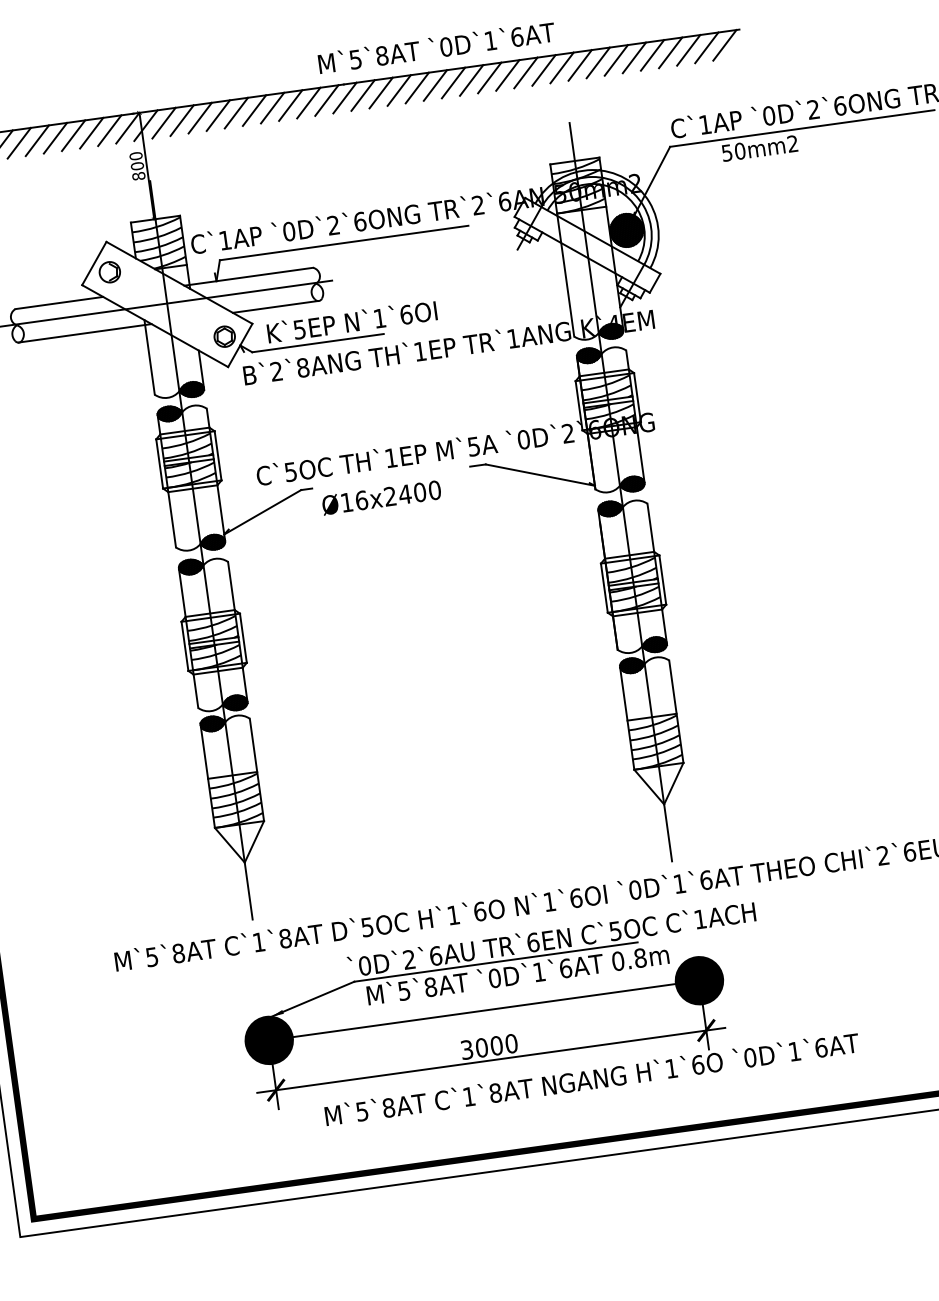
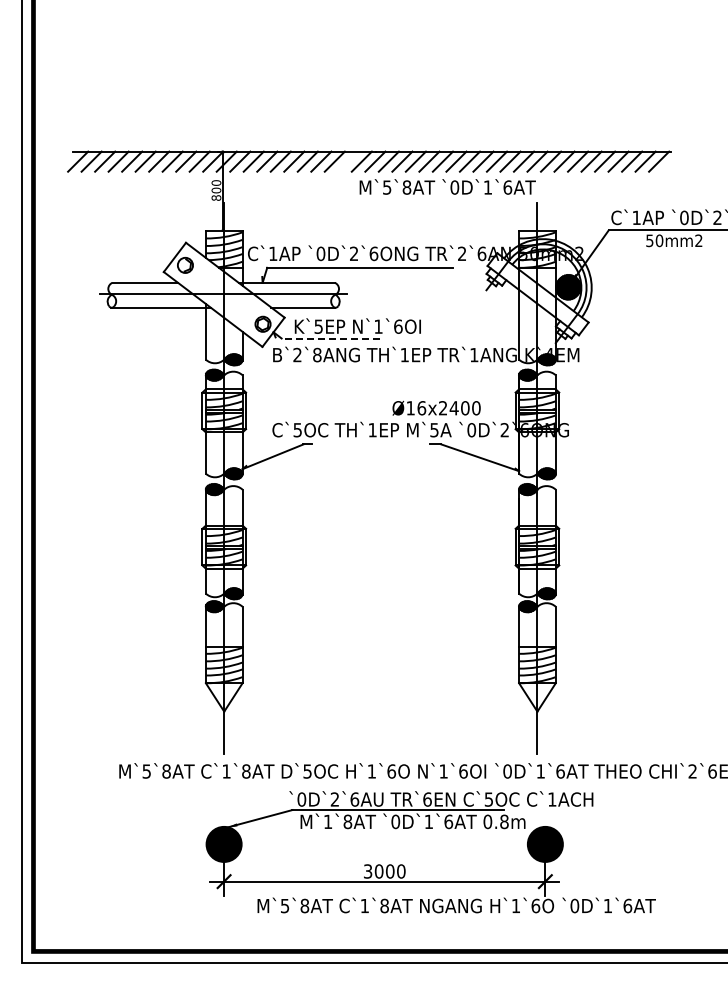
text: (436, 46) -> (447, 186), moved
line: (308, 102) -> (348, 161), removed
line: (317, 343) -> (330, 338), solid -> dashed
text: (381, 496) -> (436, 407), moved
text: (404, 990) -> (328, 821), M`5`8AT -> M`1`8AT
line: (484, 1010) -> (384, 844), removed

